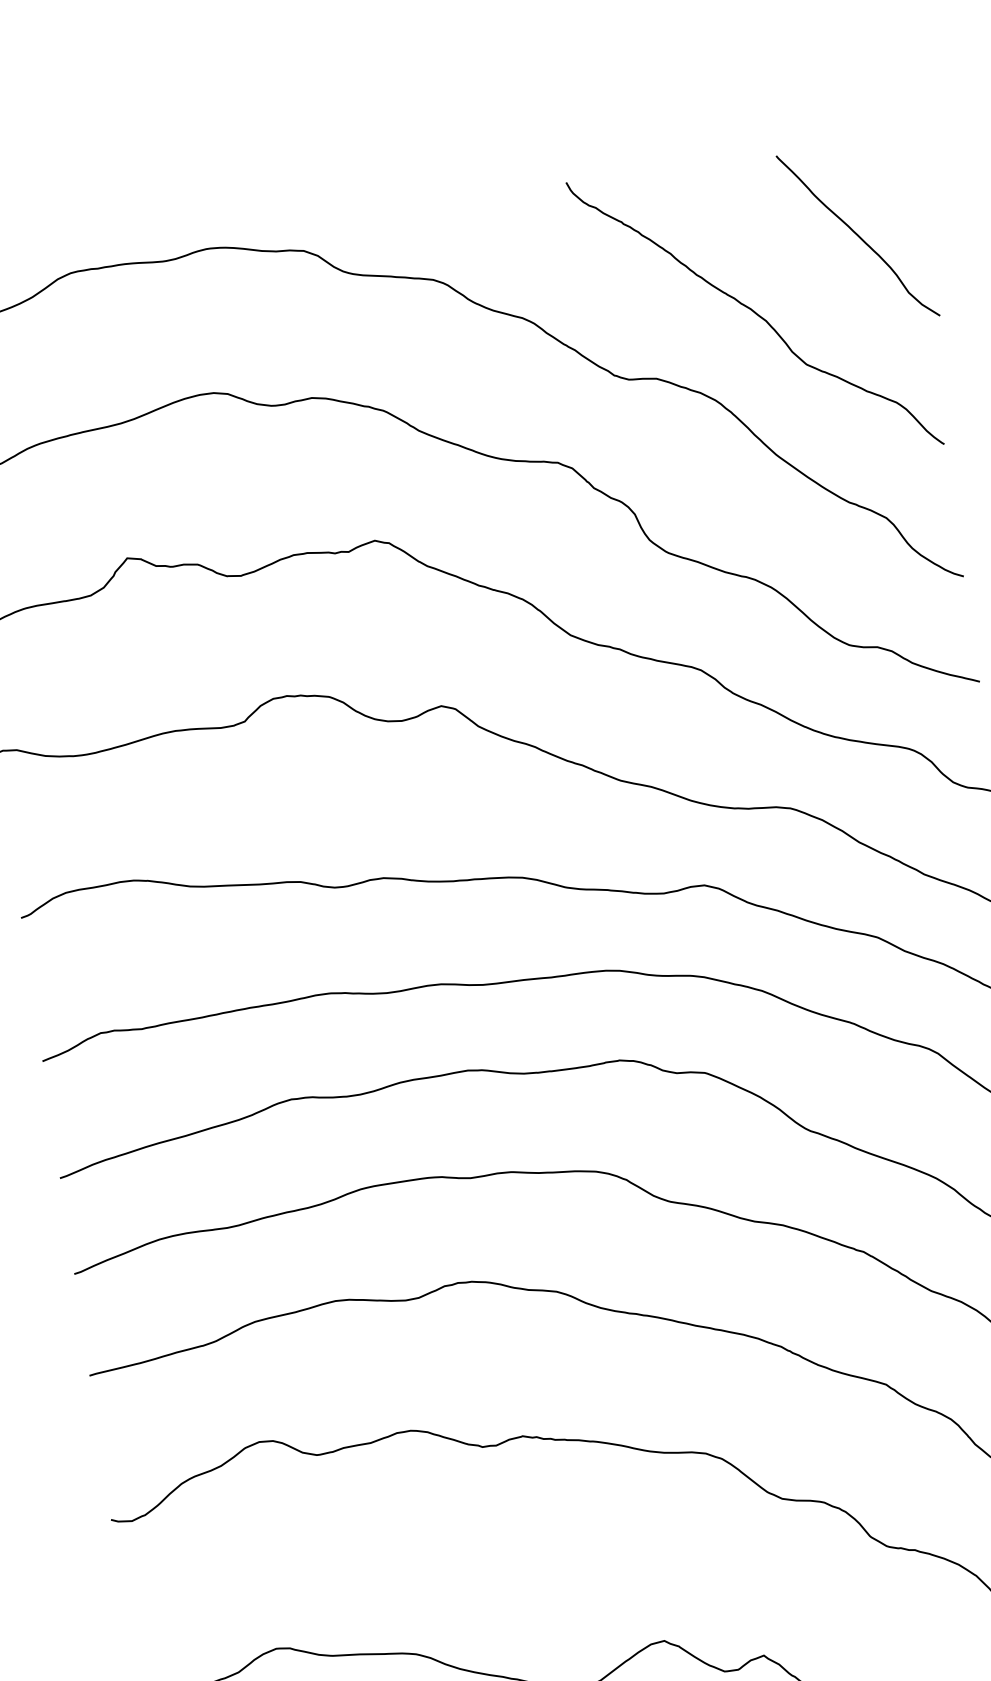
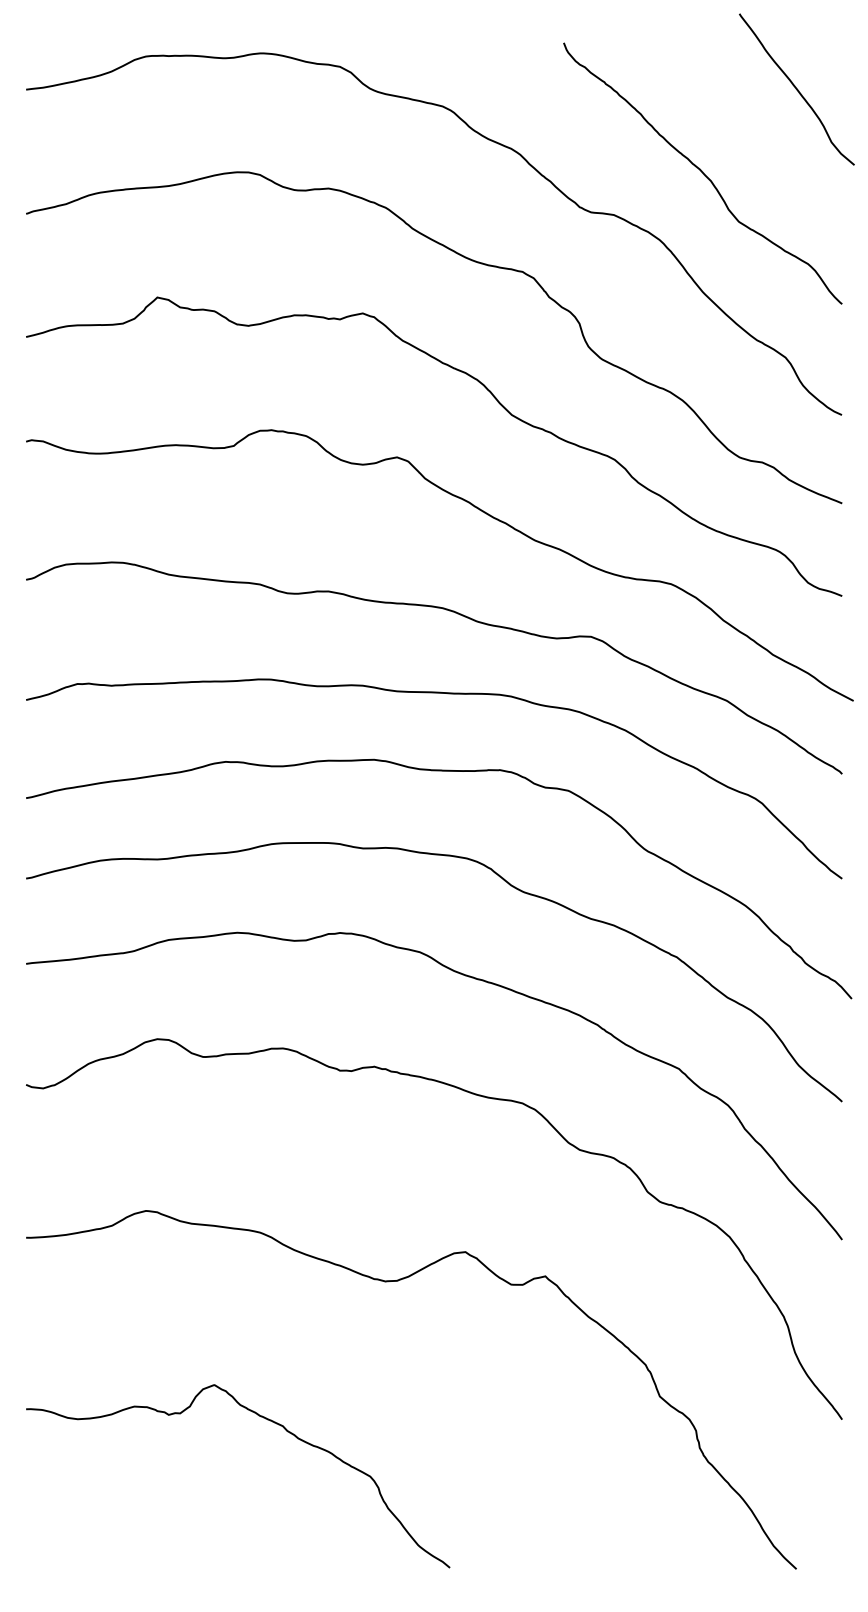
curve: (857, 235) -> (796, 89), moved

